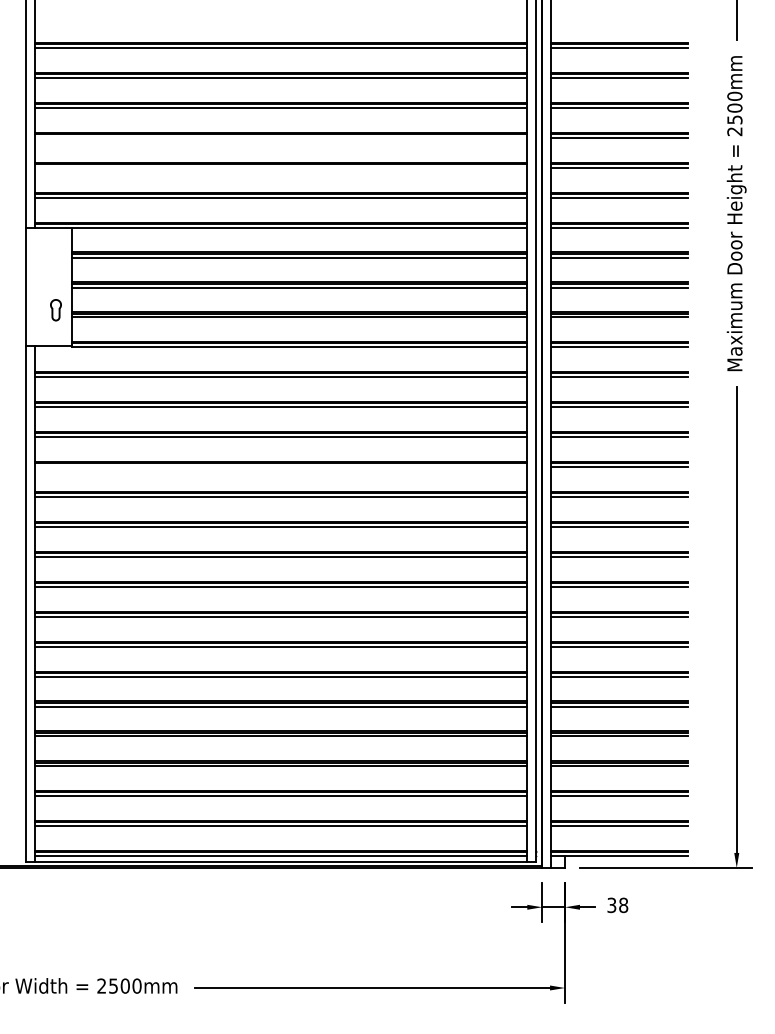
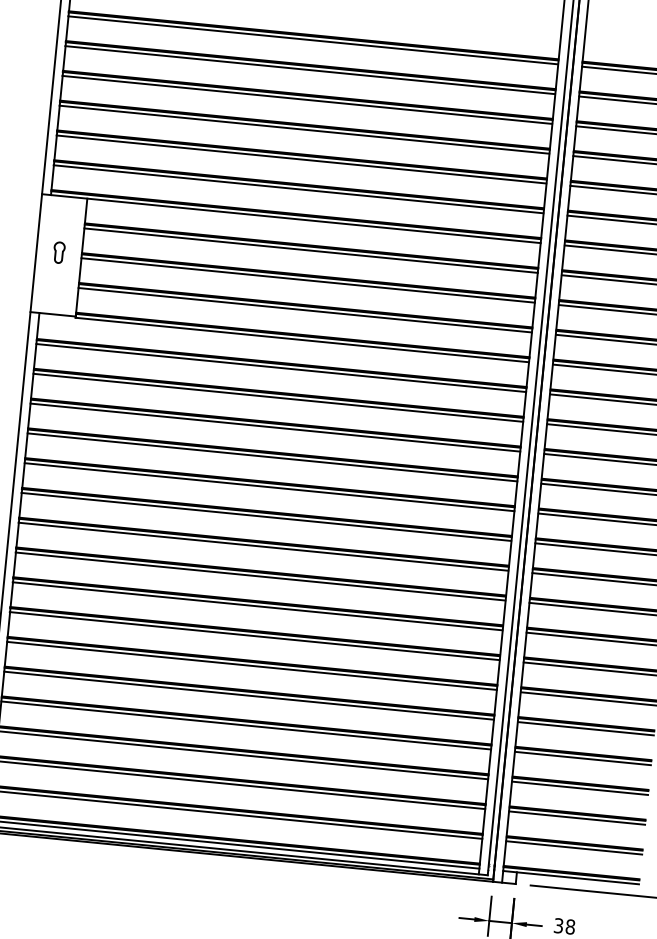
line: (281, 137) -> (304, 129), added
line: (281, 167) -> (301, 159), added
part: (55, 310) -> (58, 252), moved
line: (281, 467) -> (272, 457), added

